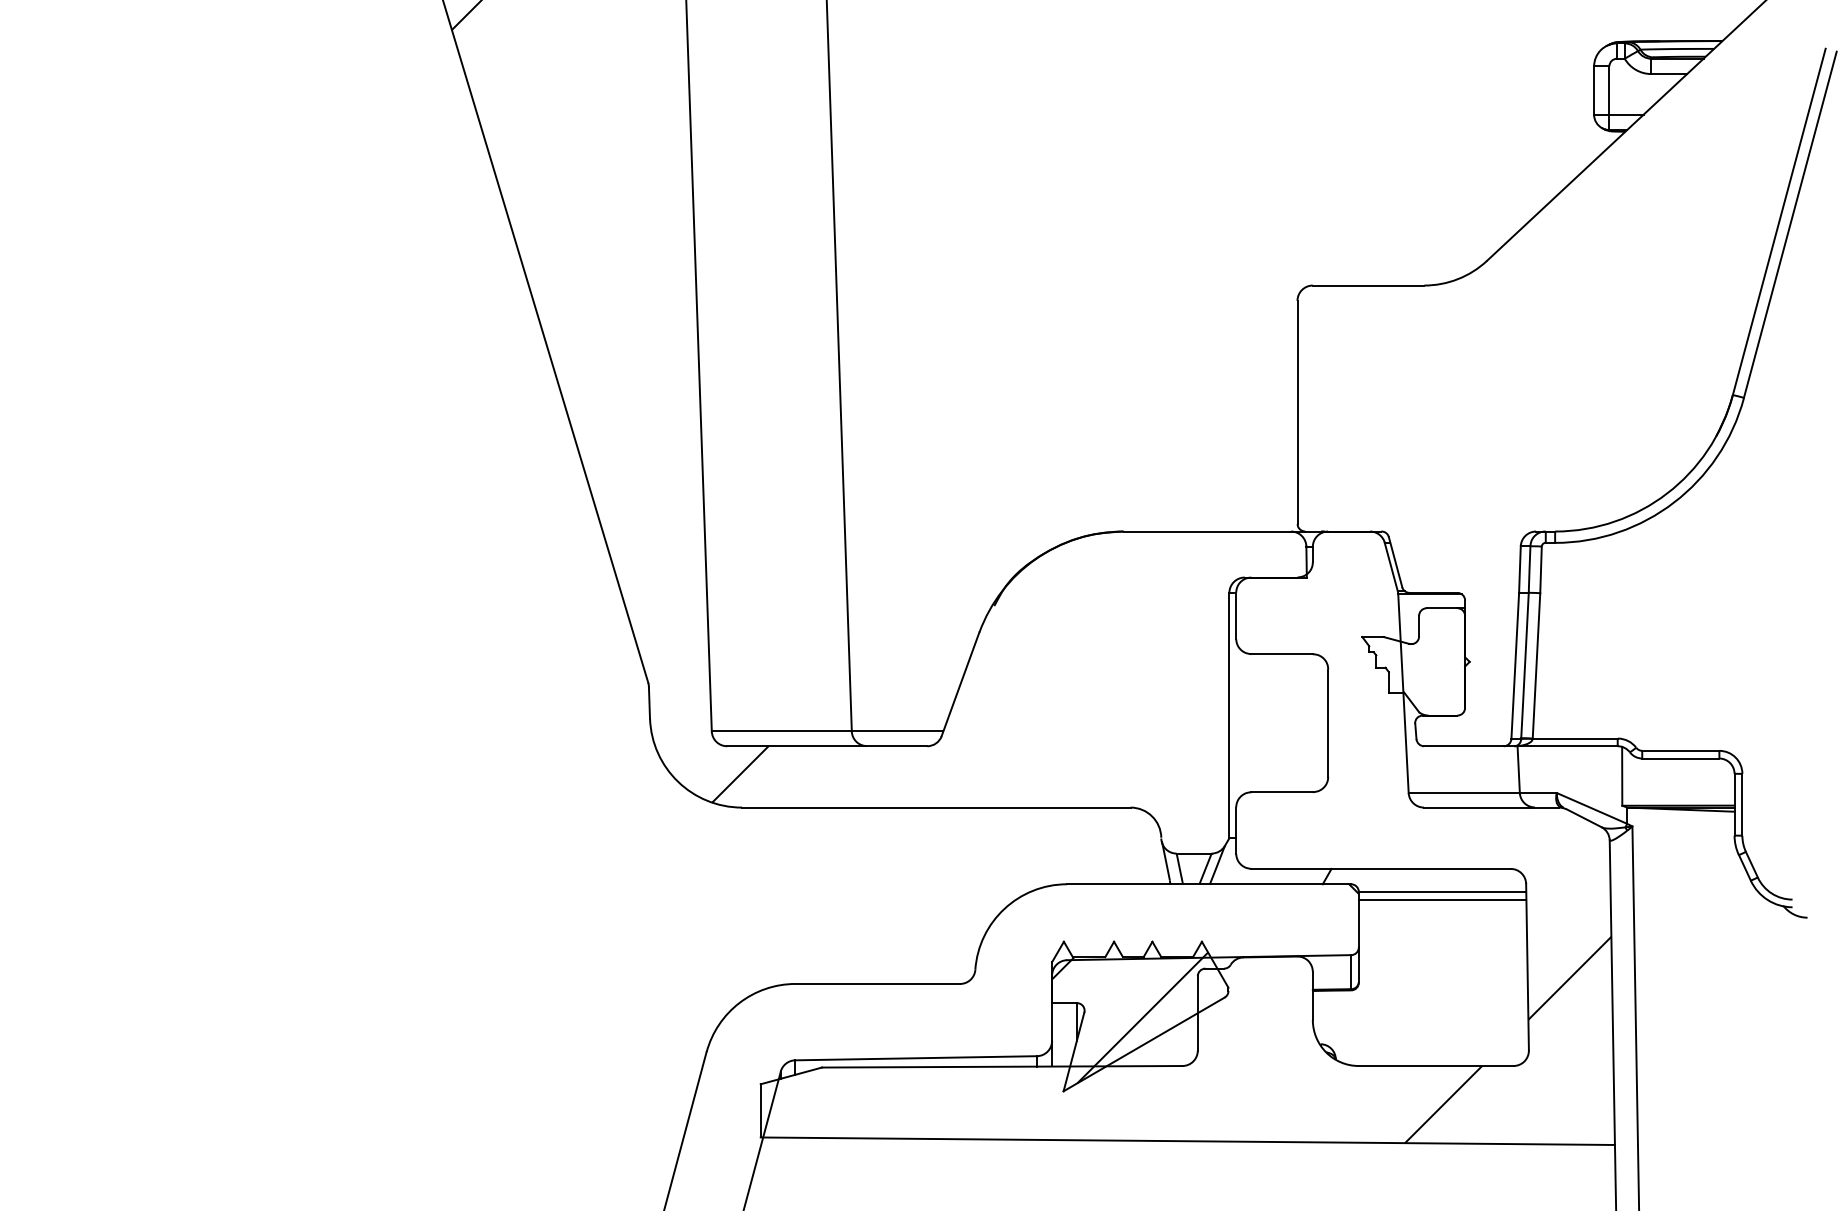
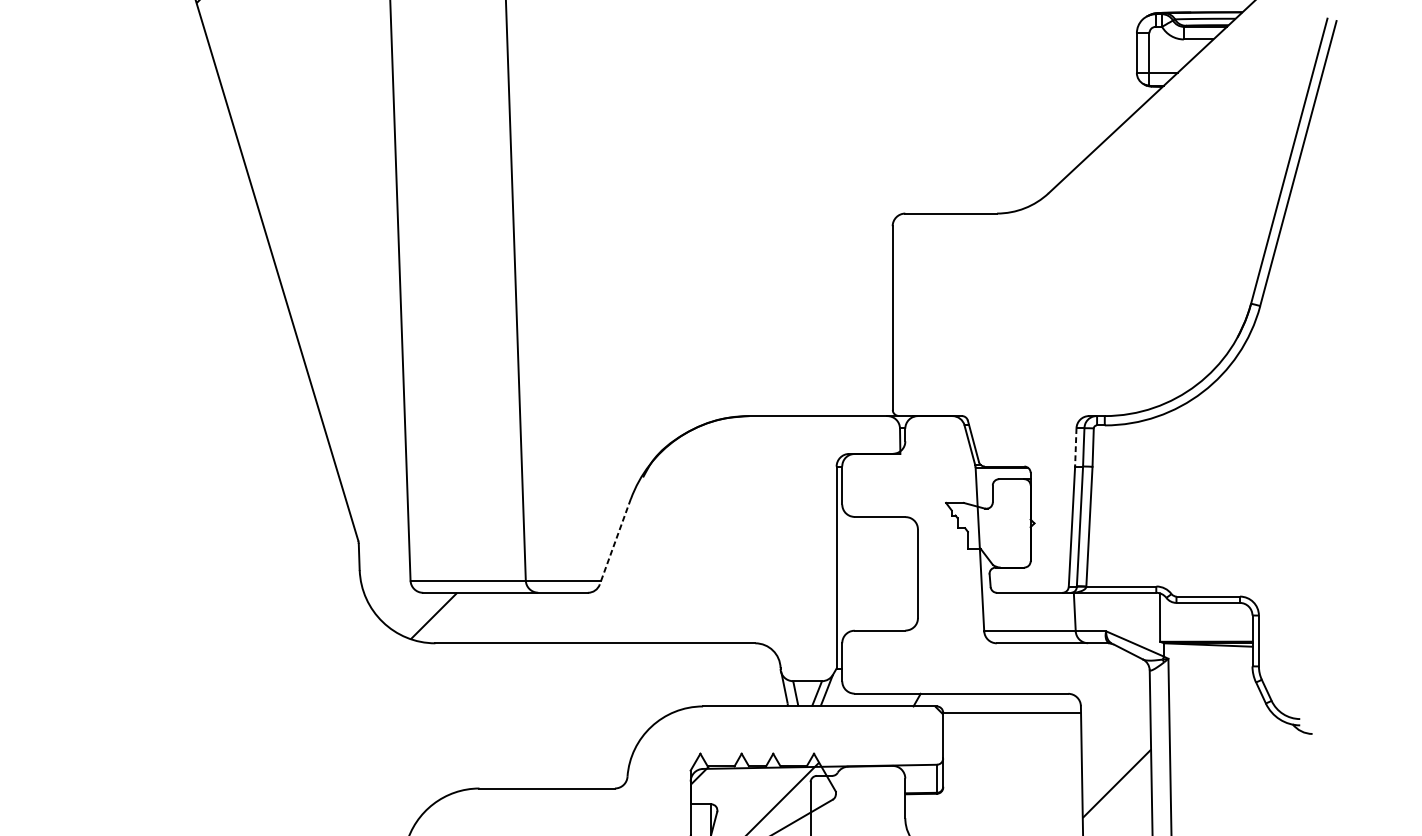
line: (1519, 570) -> (1075, 448), solid -> dashed
line: (960, 684) -> (615, 541), solid -> dashed
line: (1442, 899) -> (1012, 718), removed

